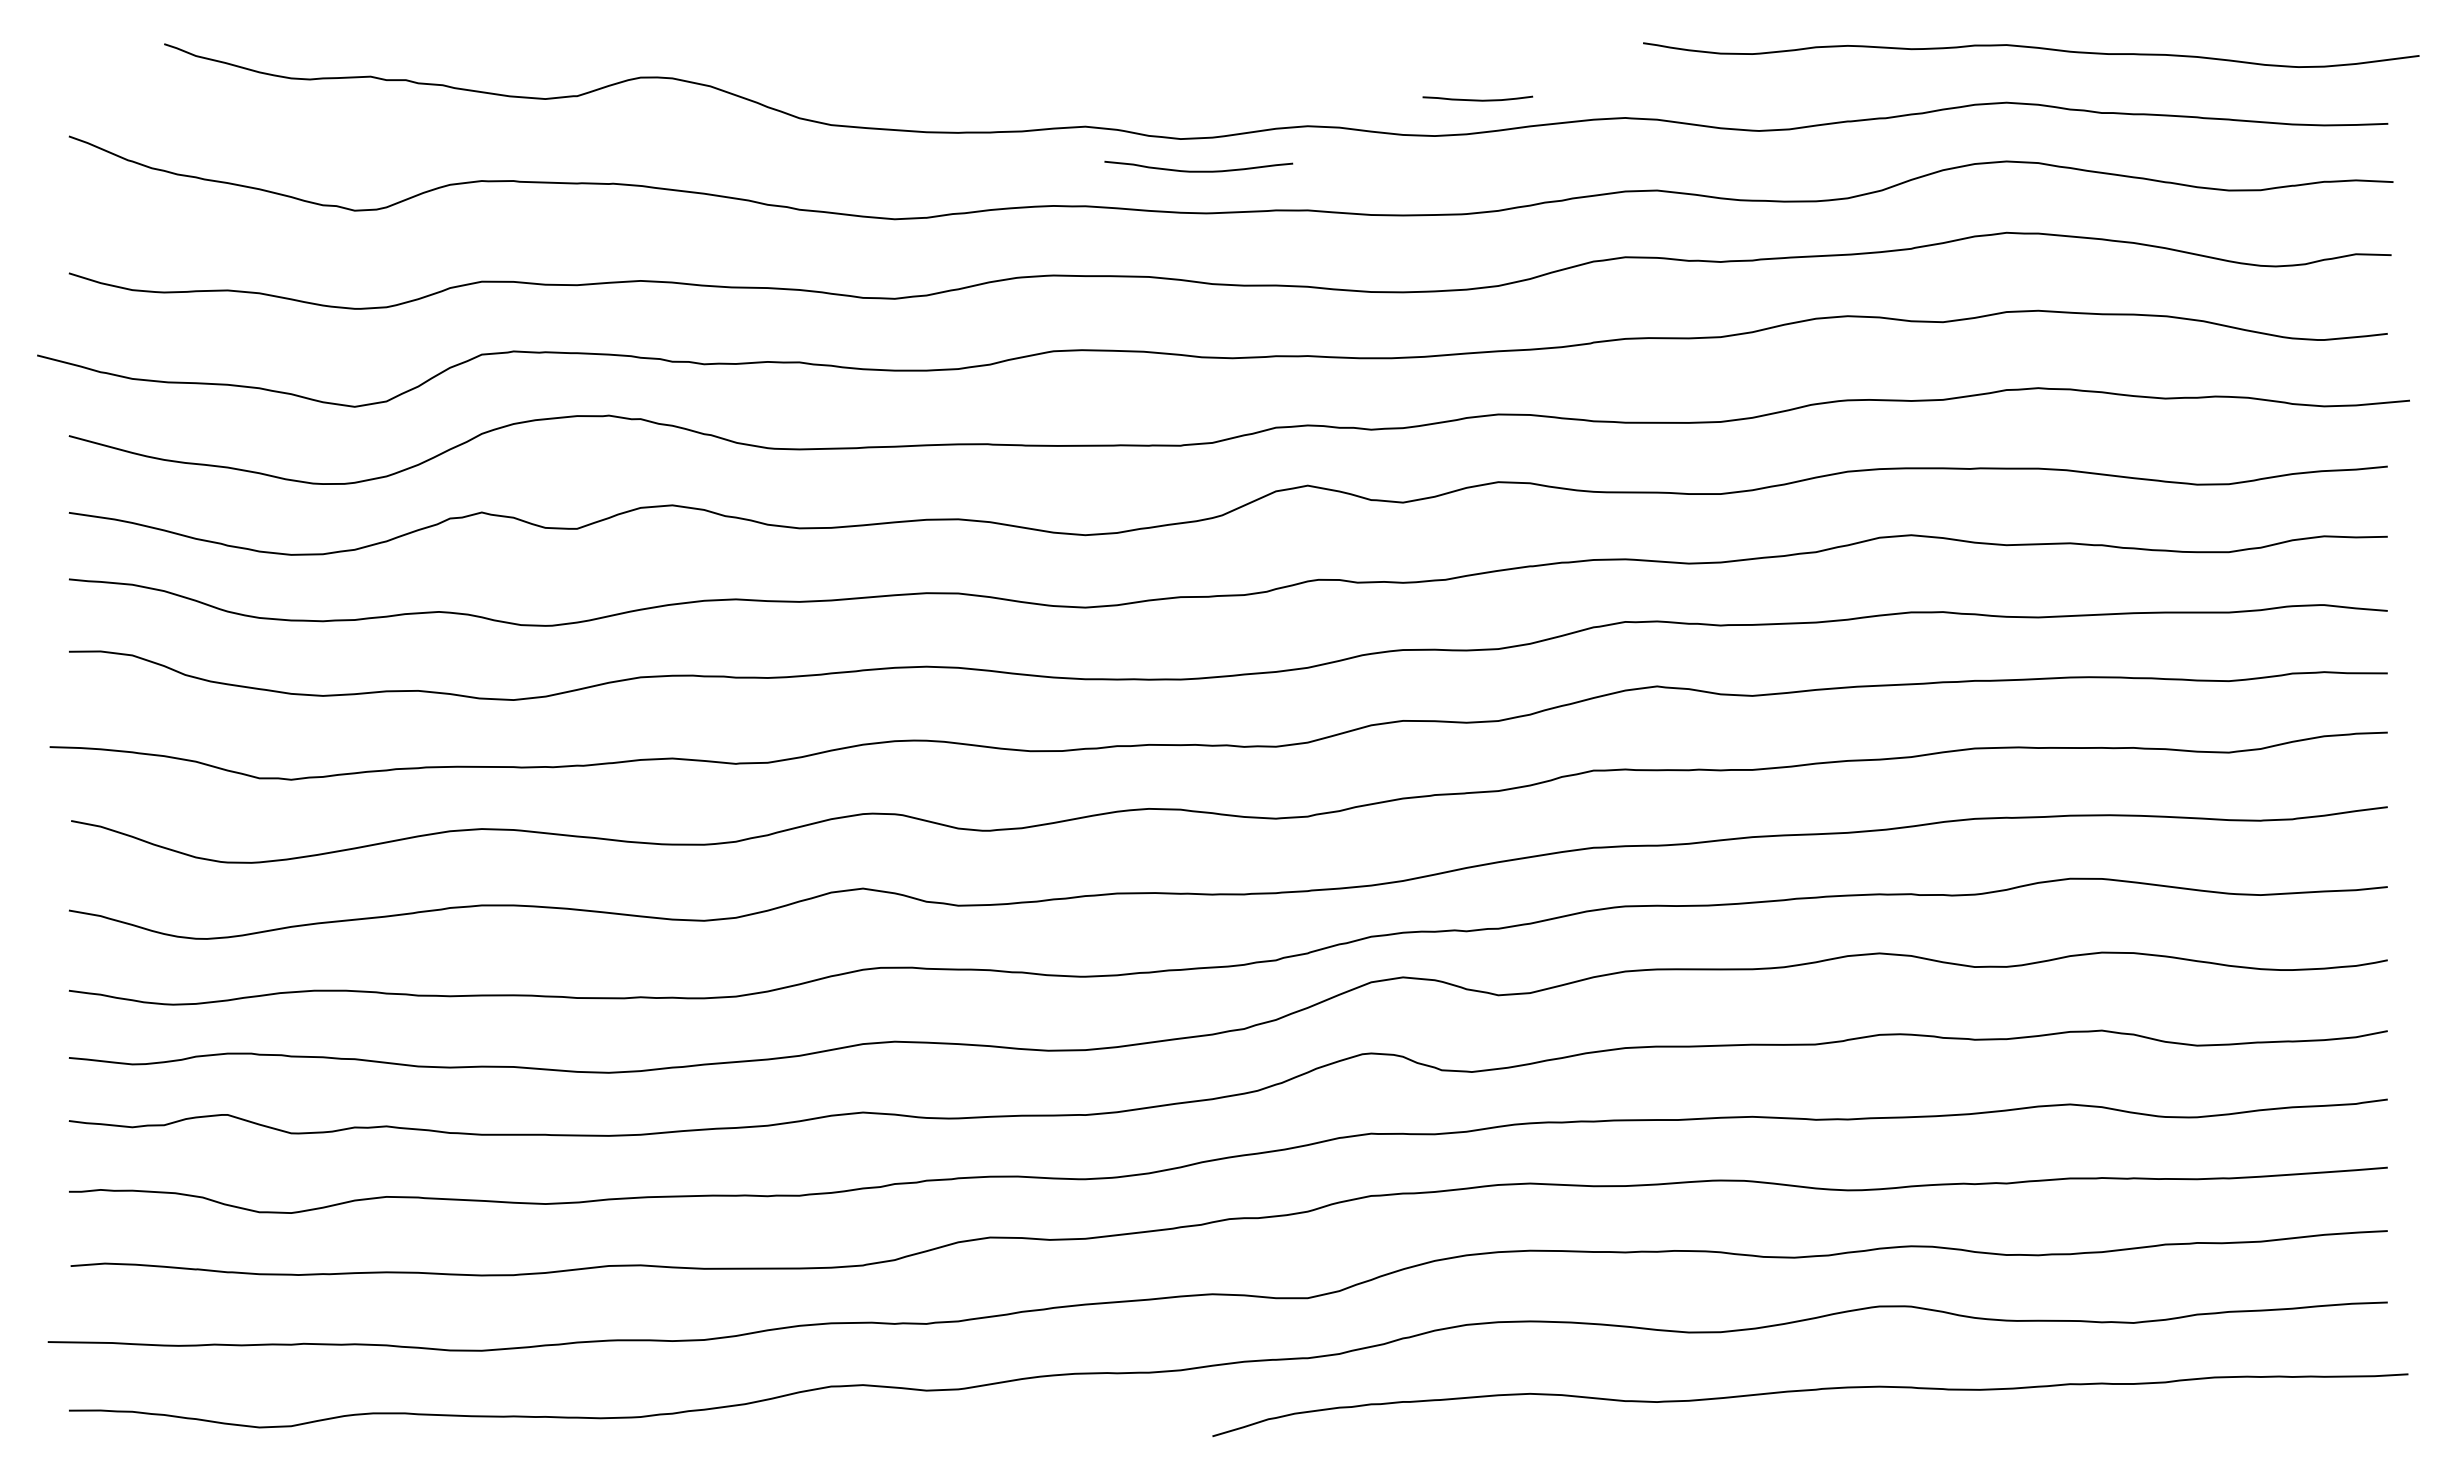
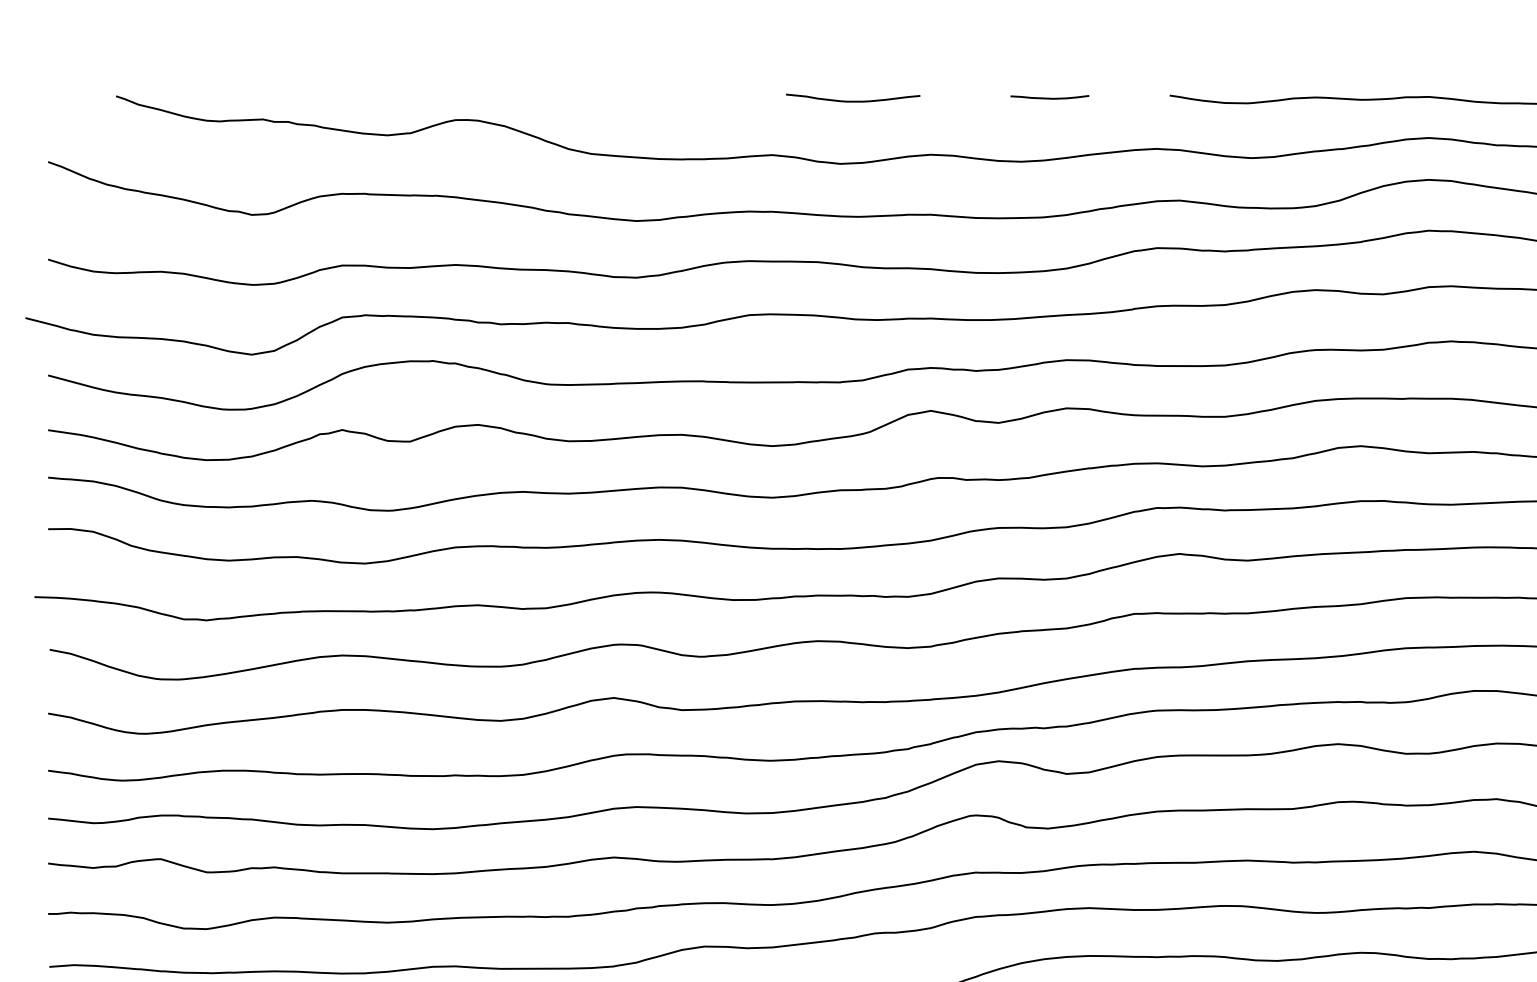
curve: (1477, 99) -> (1049, 97), moved
curve: (1198, 170) -> (852, 100), moved

